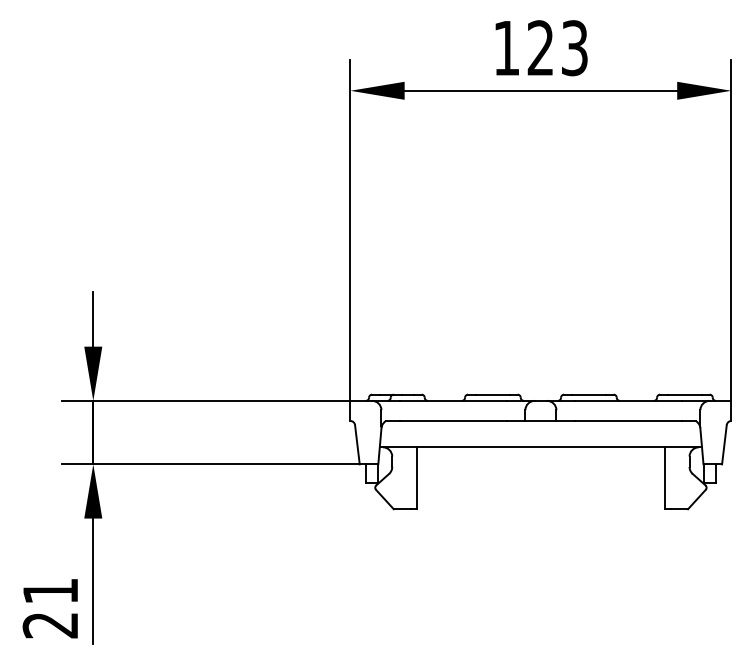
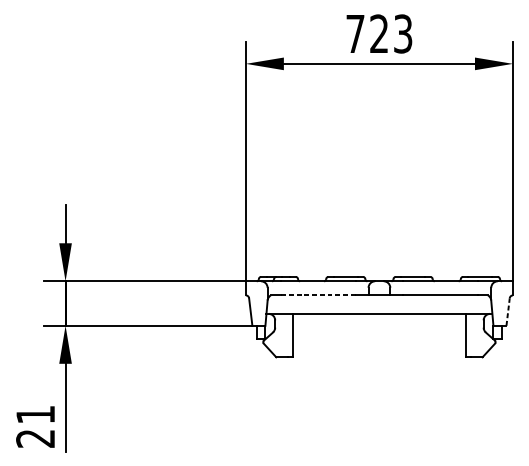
text: (506, 48) -> (355, 34), 123 -> 723
line: (452, 421) -> (317, 295), solid -> dashed
line: (724, 444) -> (508, 311), solid -> dashed

